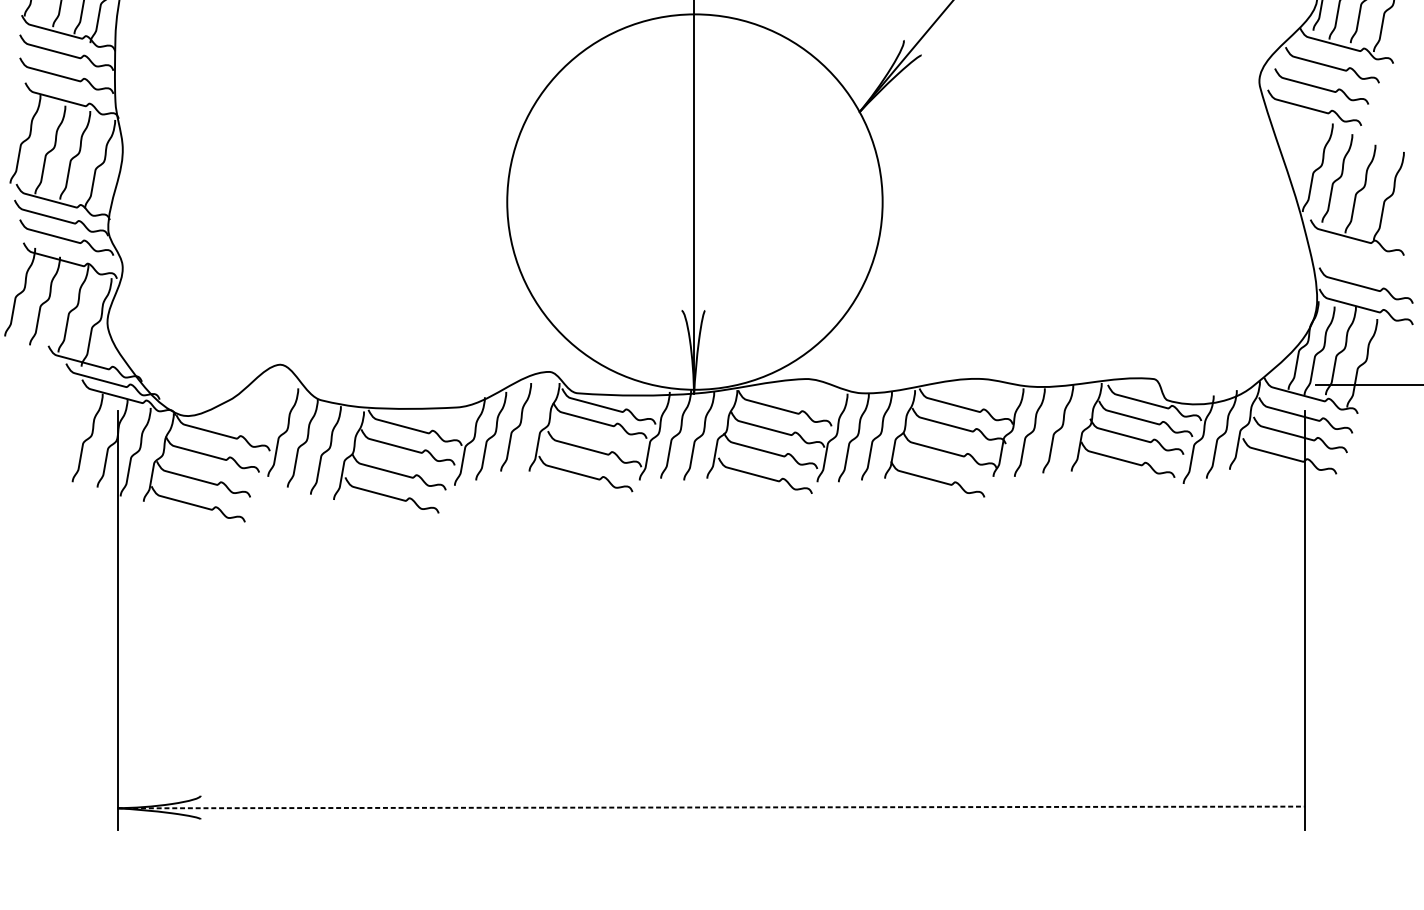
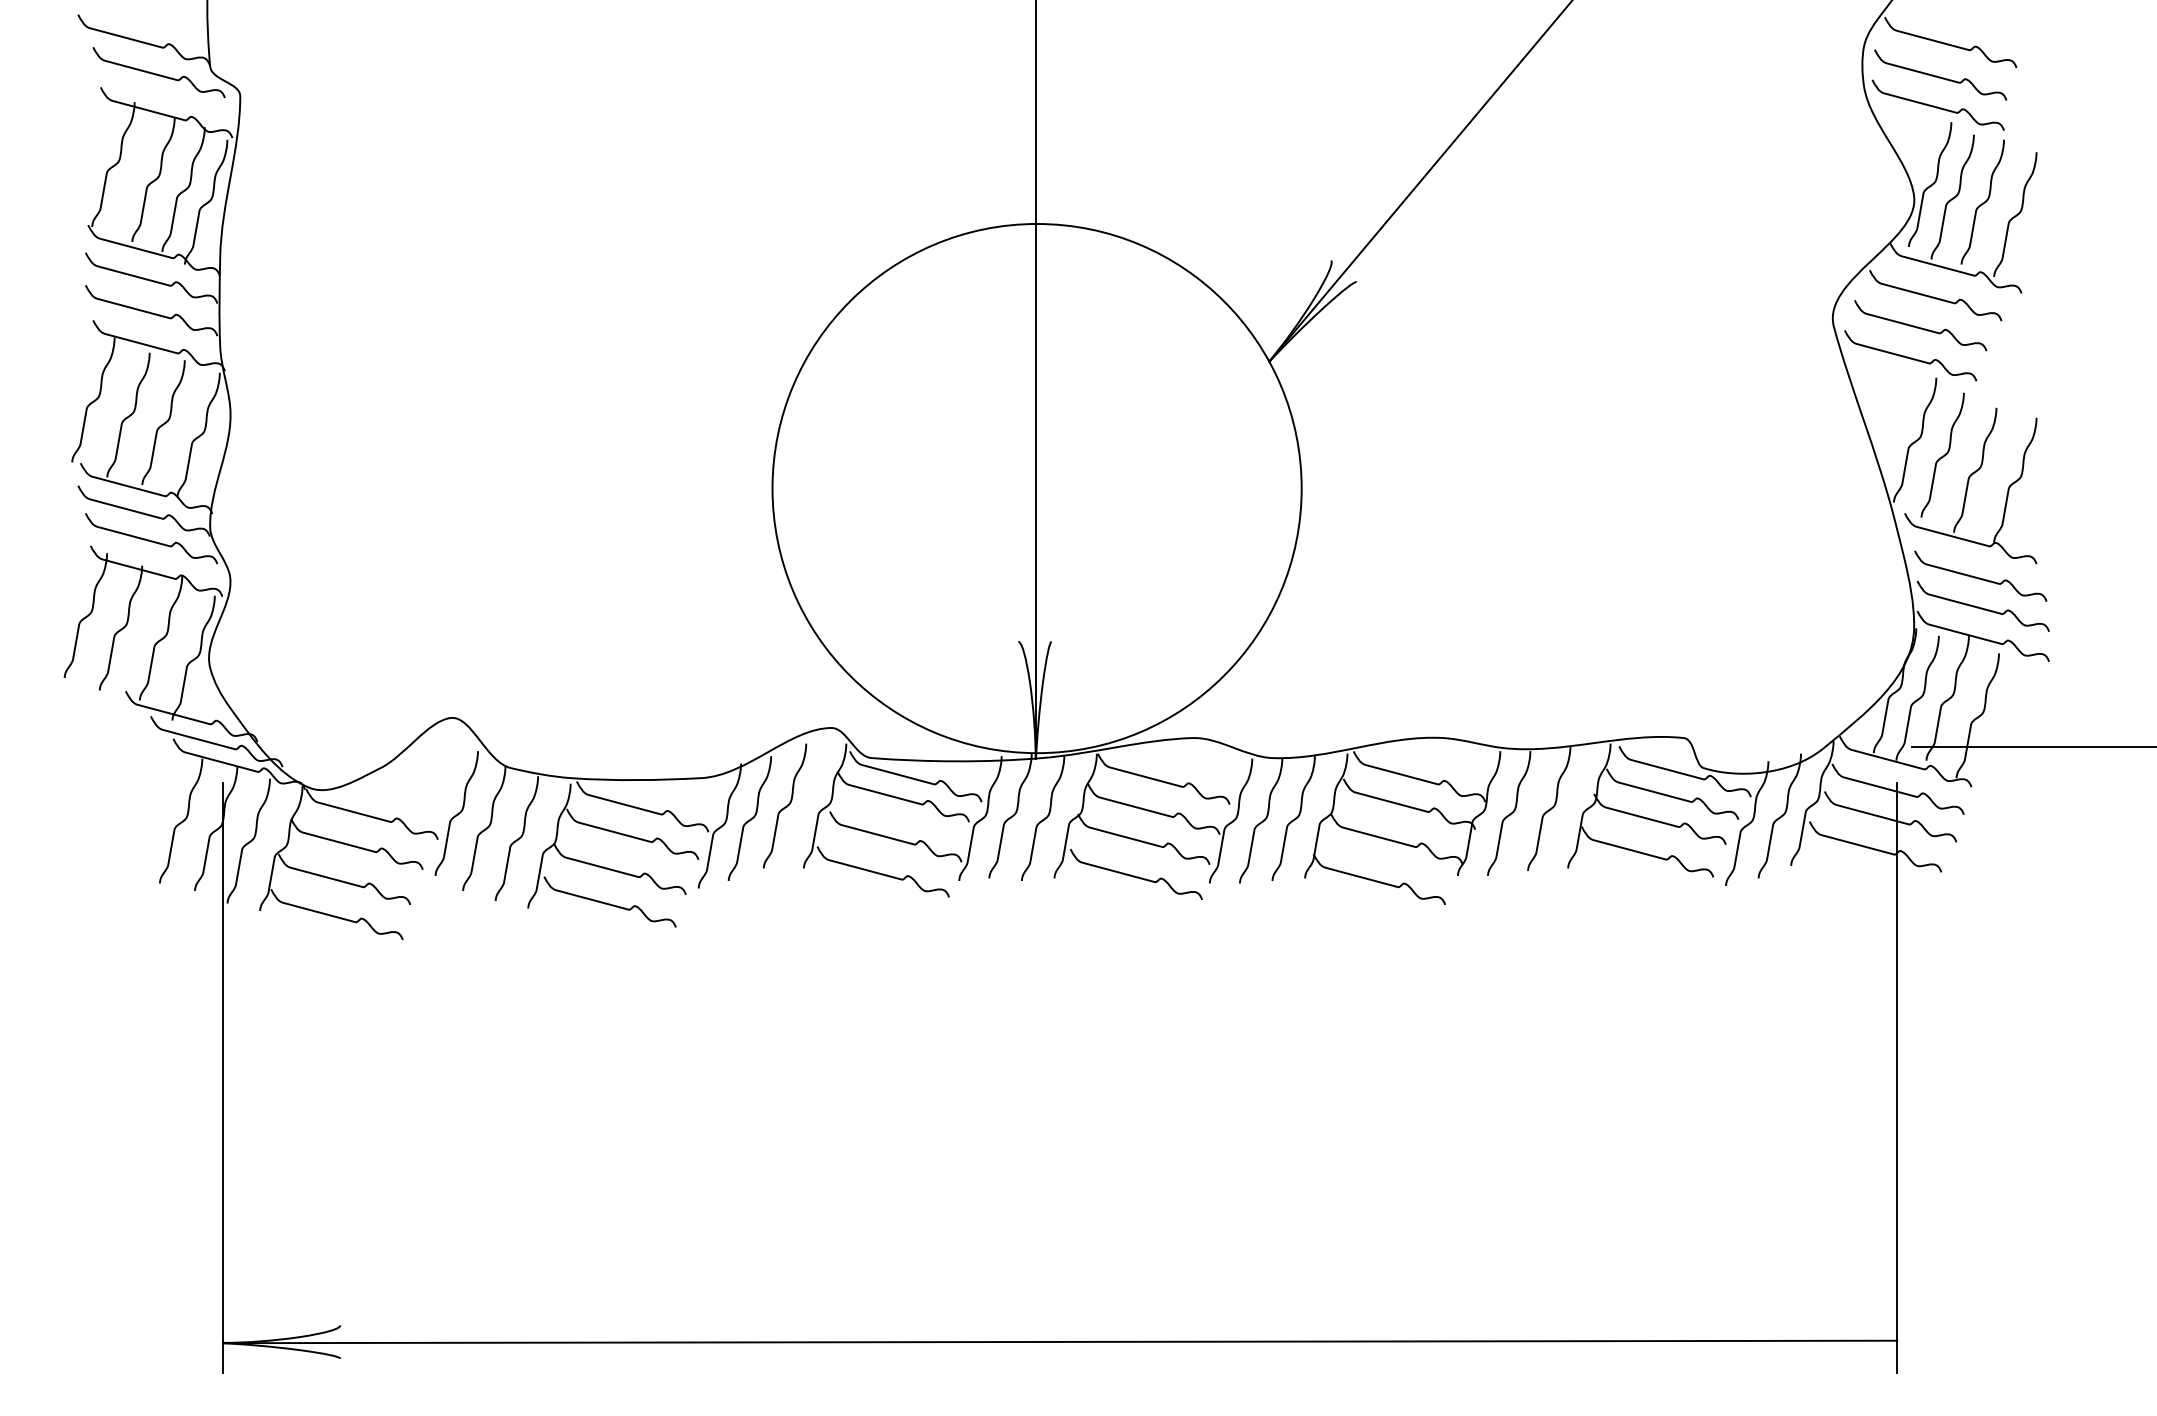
curve: (1364, 265) -> (1980, 577), added
line: (711, 807) -> (1060, 1341), dashed -> solid

